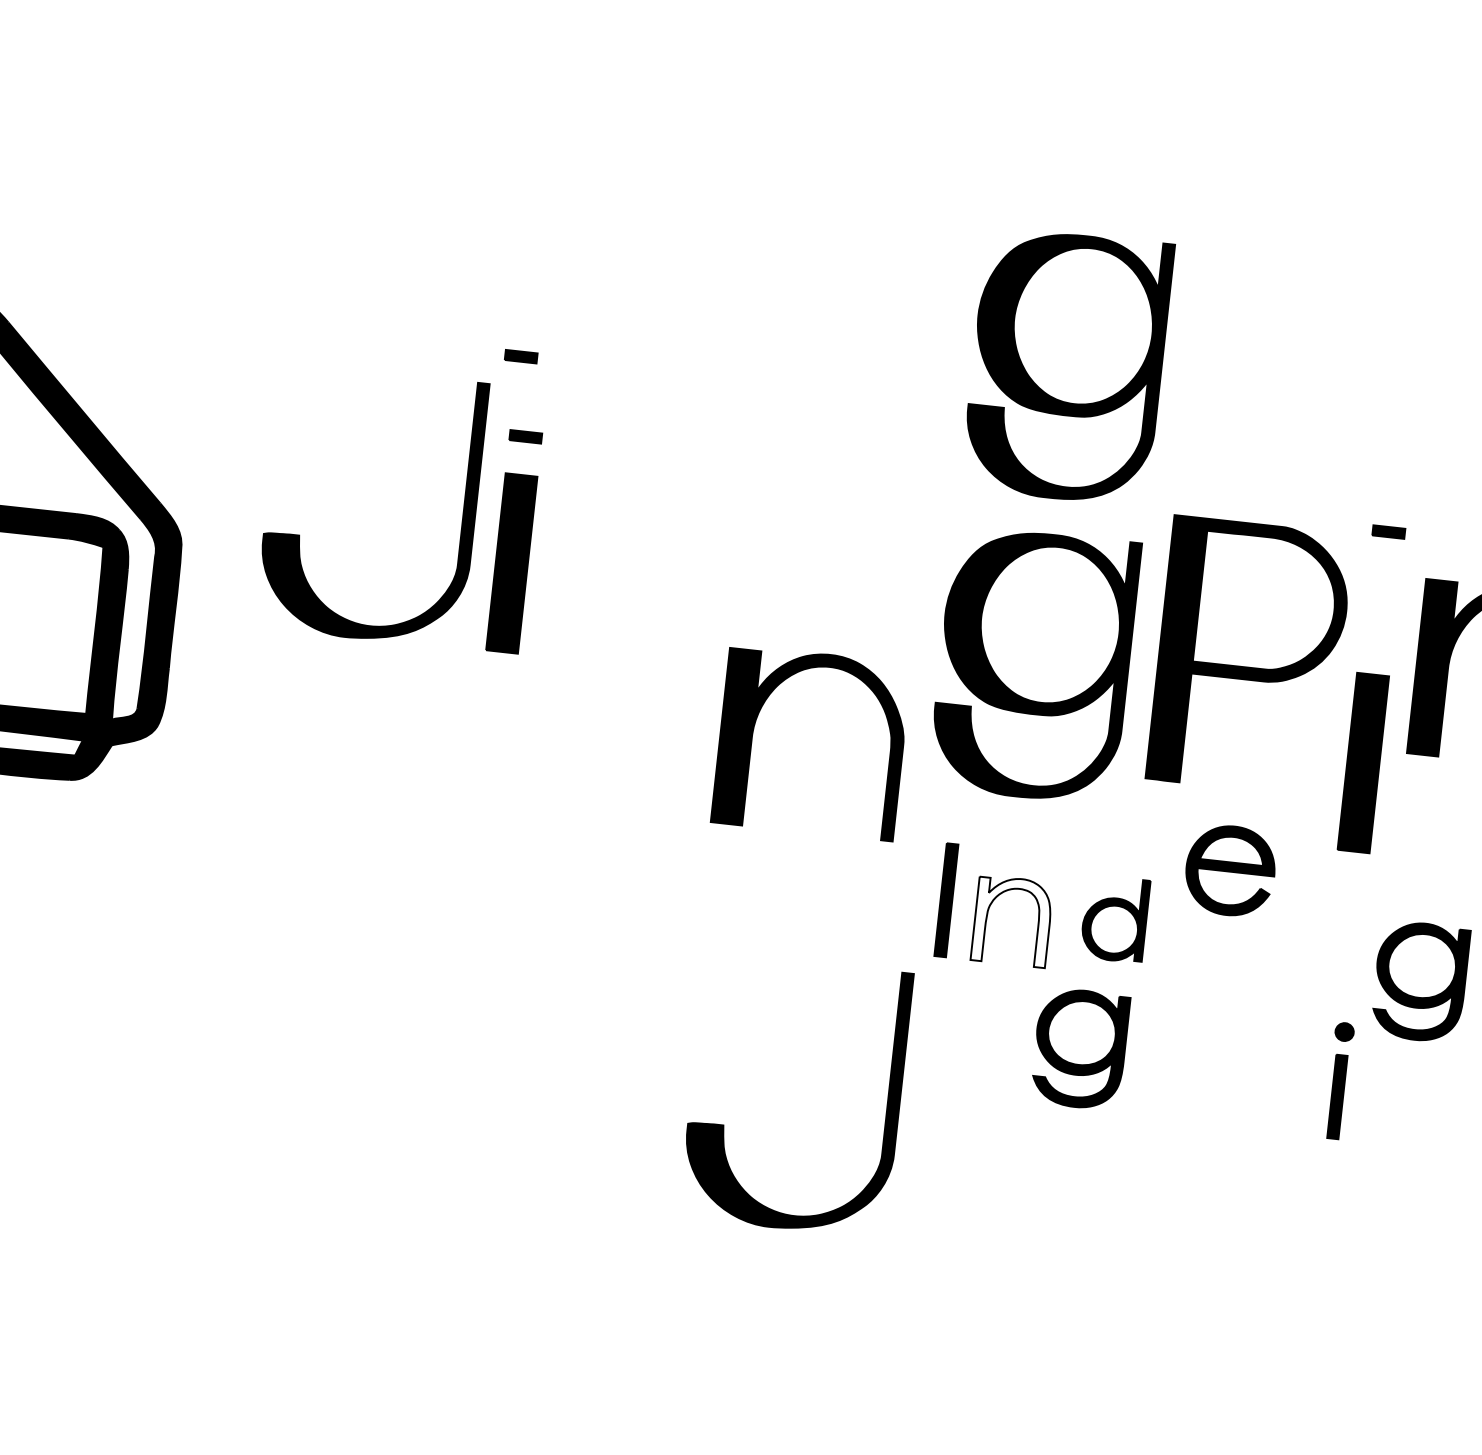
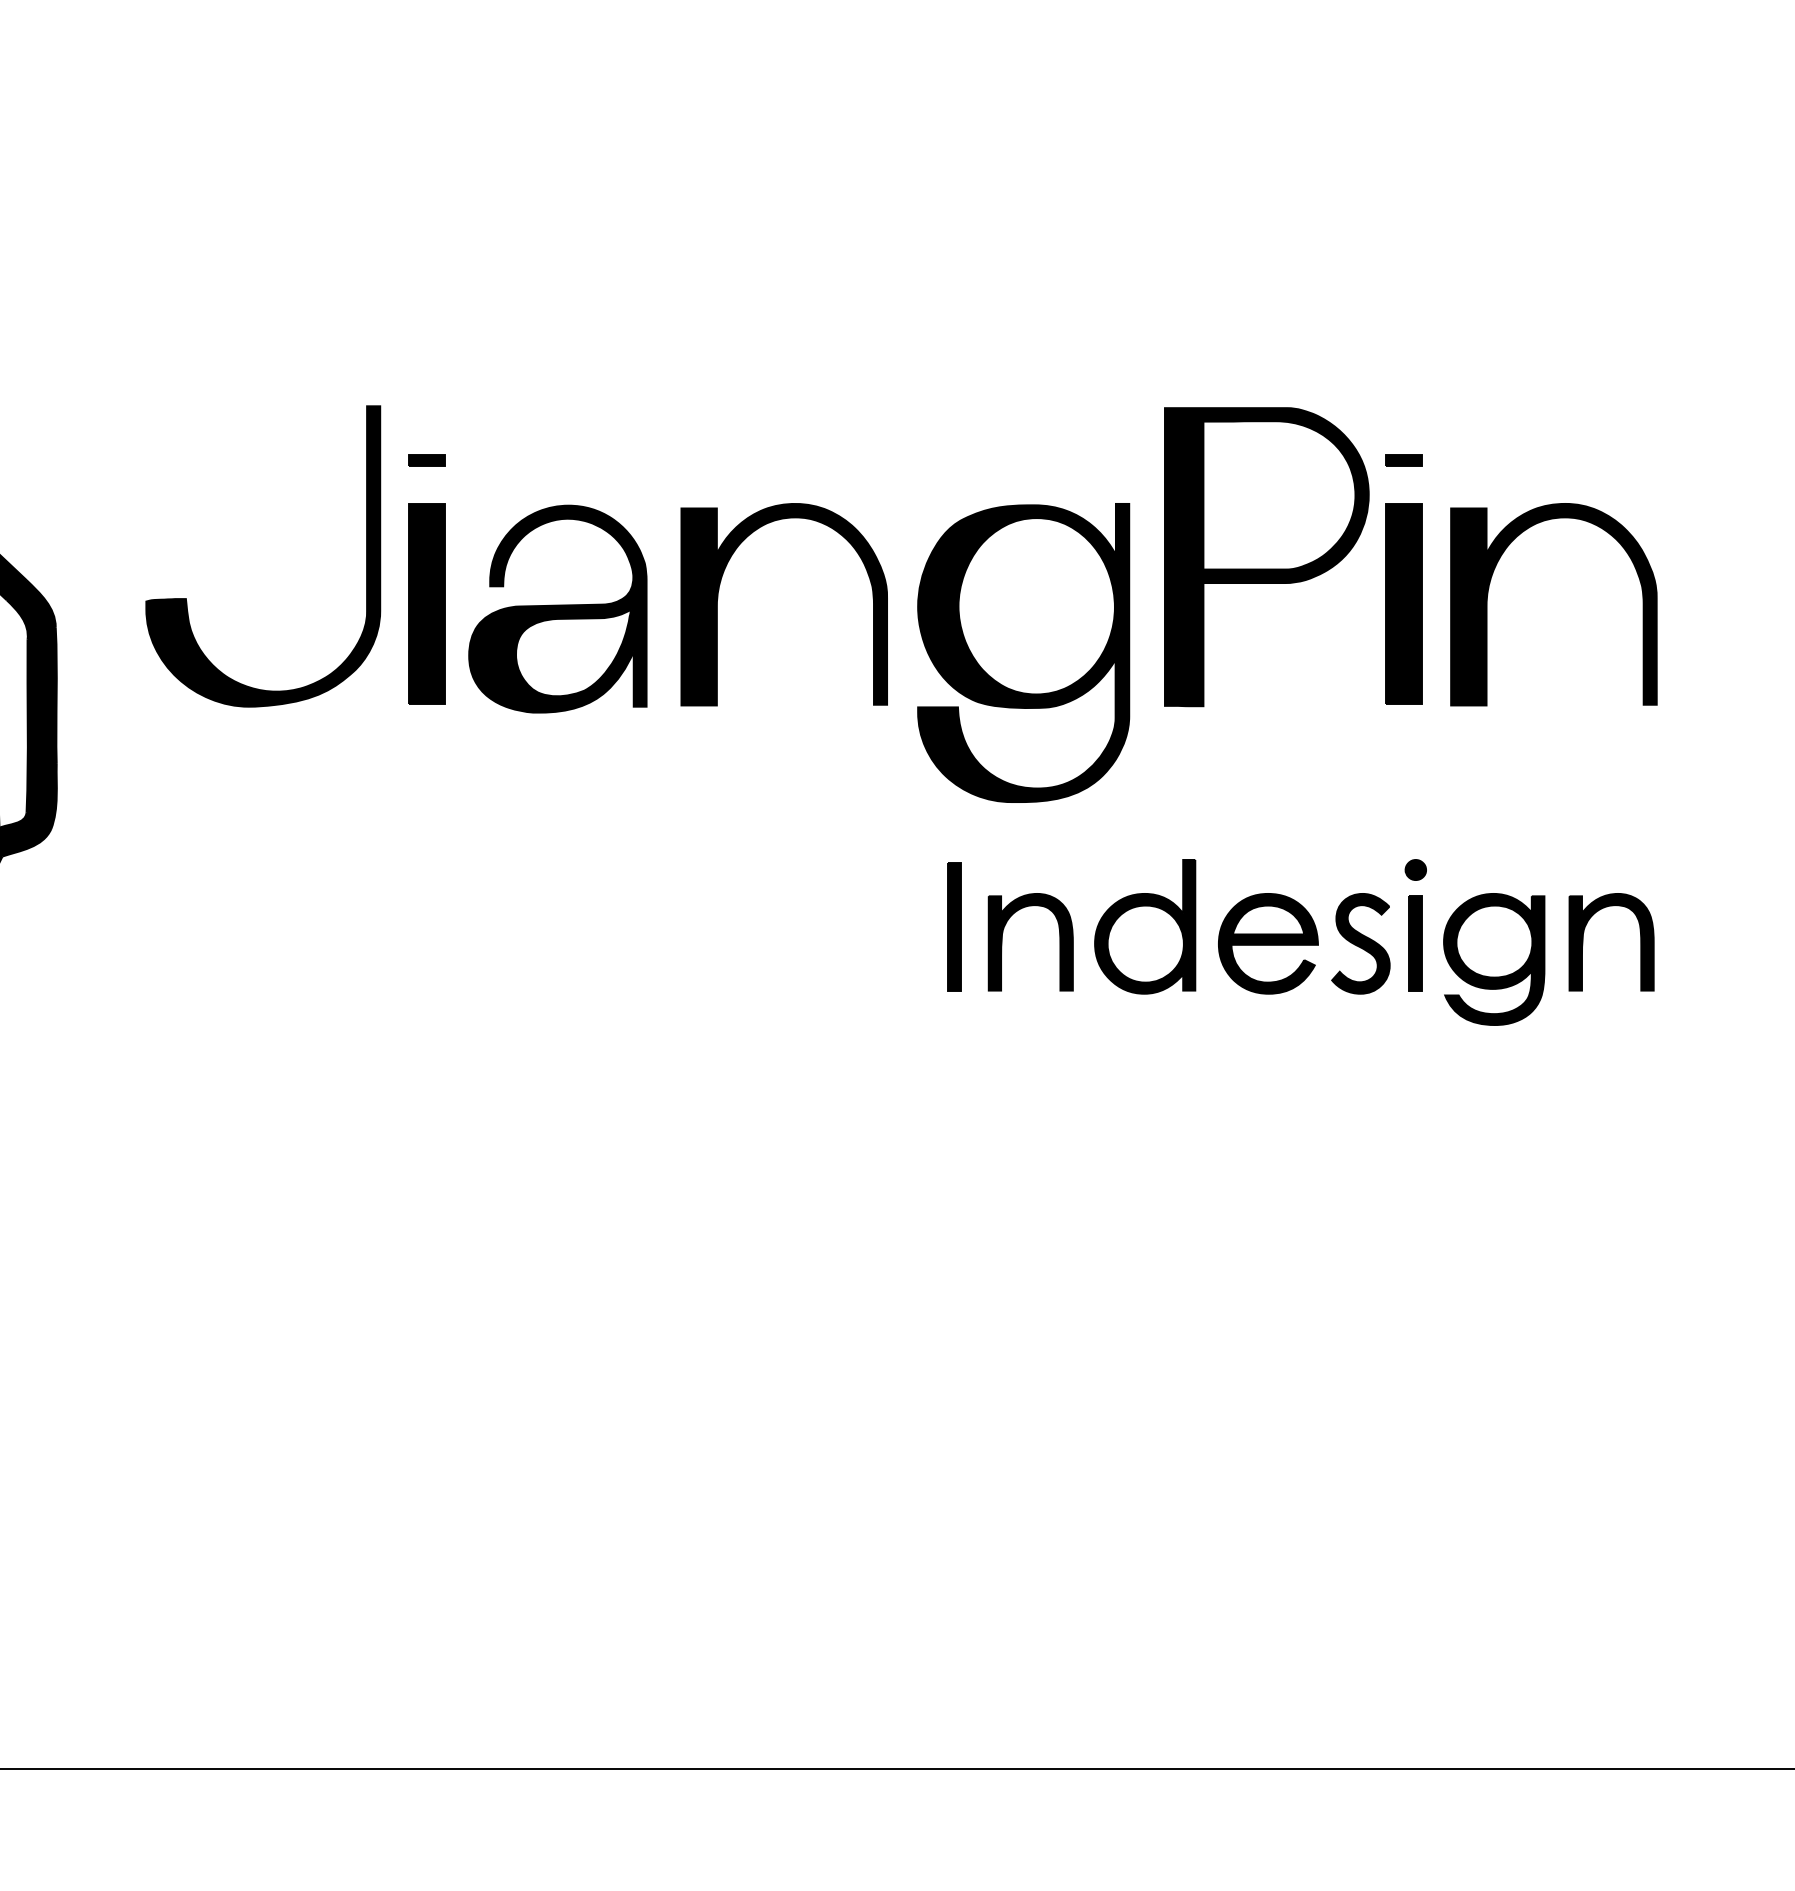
part: (520, 356) -> (411, 371), removed
part: (1067, 365) -> (1023, 314), removed
part: (626, 580) -> (557, 608), added
part: (1249, 657) -> (1266, 557), moved
part: (753, 731) -> (718, 598), moved
part: (1363, 762) -> (1403, 603), moved
part: (1230, 870) -> (1268, 943), moved
part: (1115, 918) -> (1145, 926), size x1.43
fill: (1012, 920) -> (1030, 941), added
part: (1303, 954) -> (1360, 943), added
part: (1080, 1048) -> (1122, 1076), removed
part: (1338, 1081) -> (1415, 925), moved
part: (723, 1125) -> (733, 1205), removed

